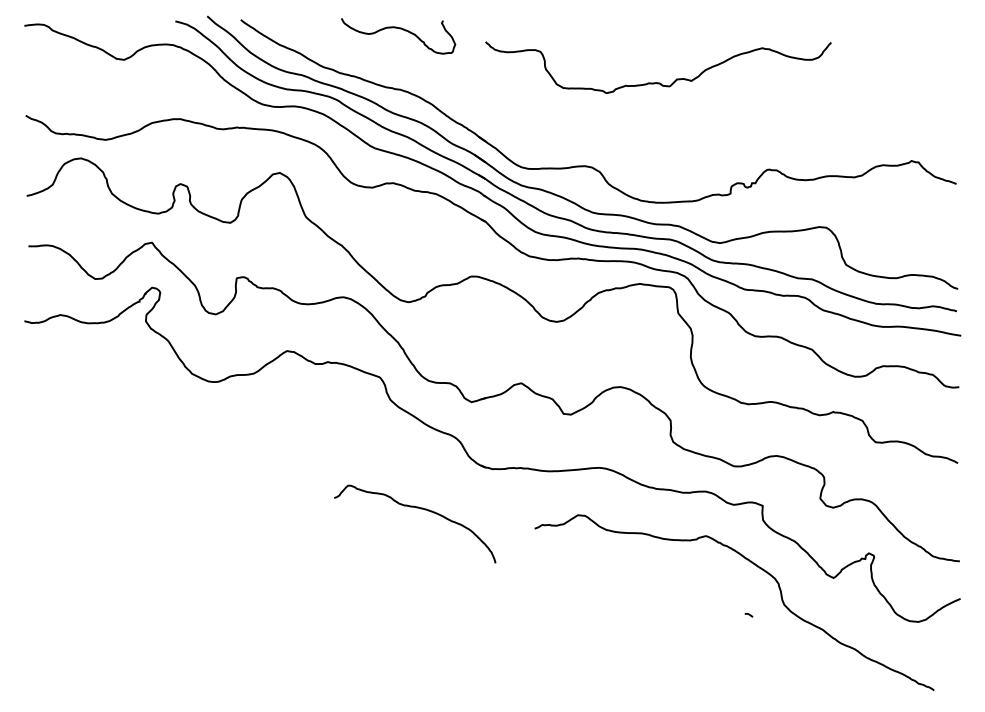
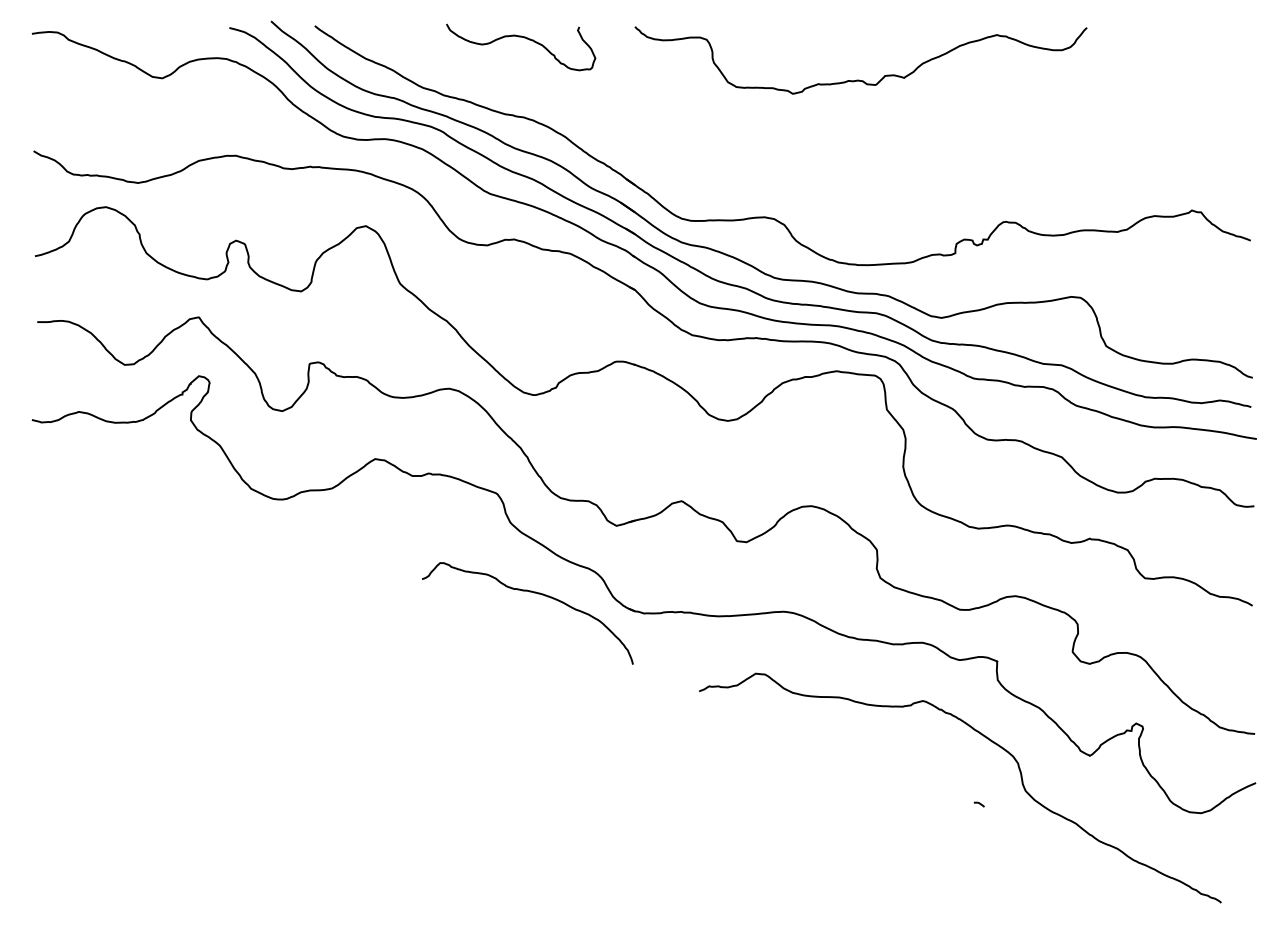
curve: (657, 82) -> (859, 79), moved
curve: (416, 508) -> (529, 592), moved

